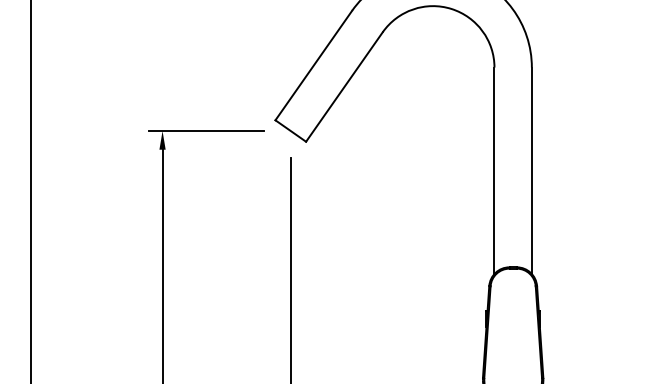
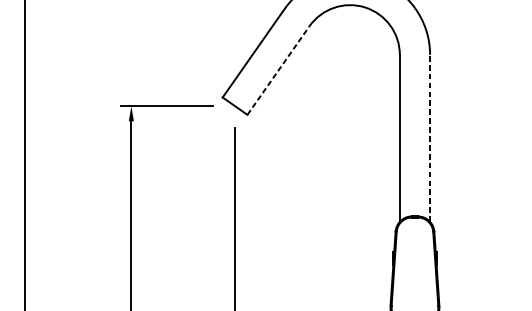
line: (344, 87) -> (278, 70), solid -> dashed
line: (531, 170) -> (429, 138), solid -> dashed

